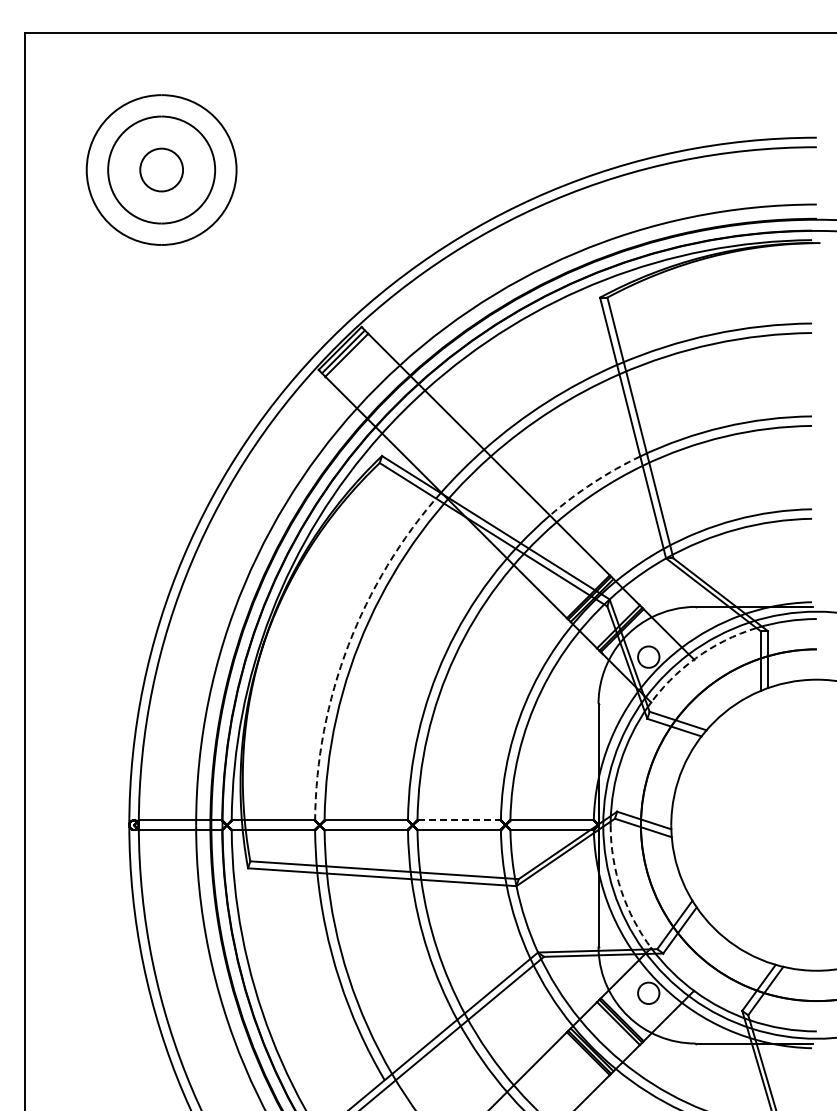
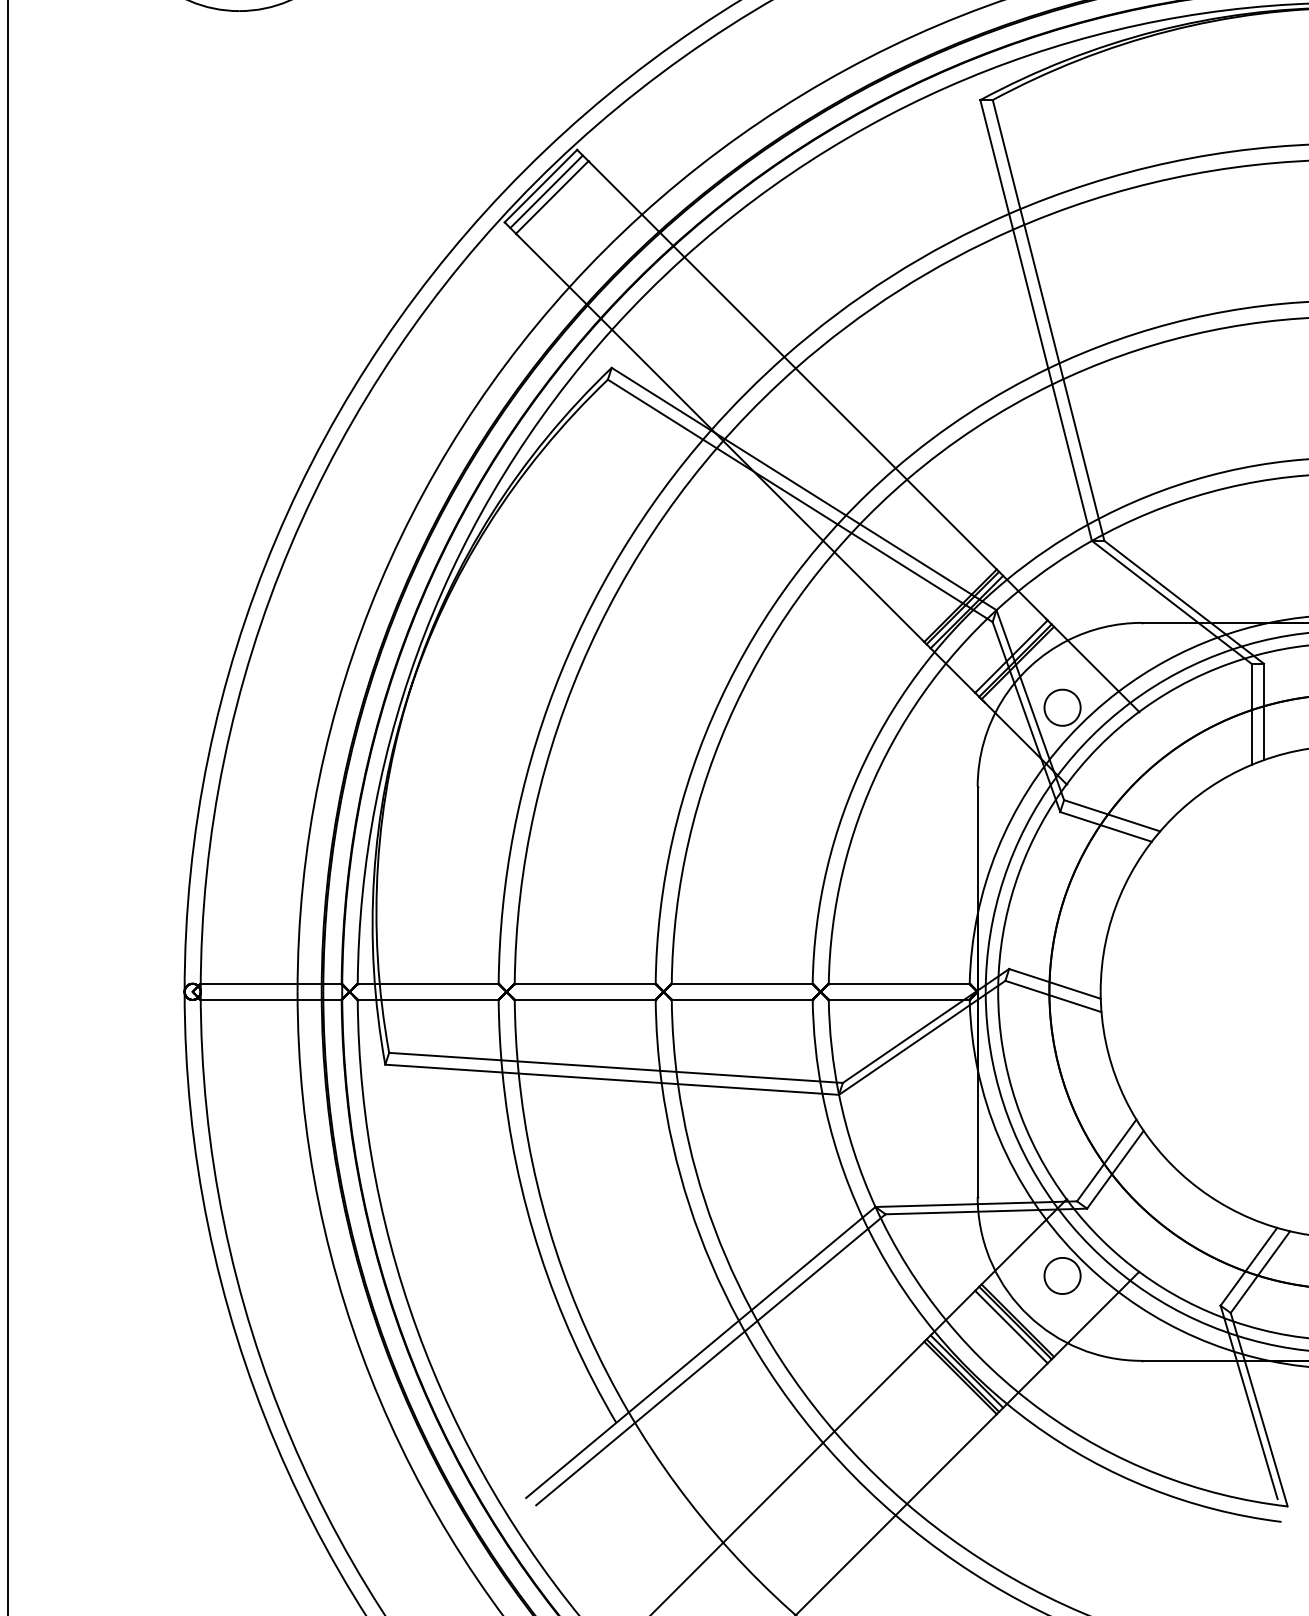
arc: (593, 482) -> (969, 412), dashed -> solid
arc: (348, 645) -> (555, 688), dashed -> solid
arc: (695, 658) -> (1141, 710), dashed -> solid
line: (459, 820) -> (742, 983), dashed -> solid
arc: (621, 890) -> (1016, 1102), dashed -> solid

